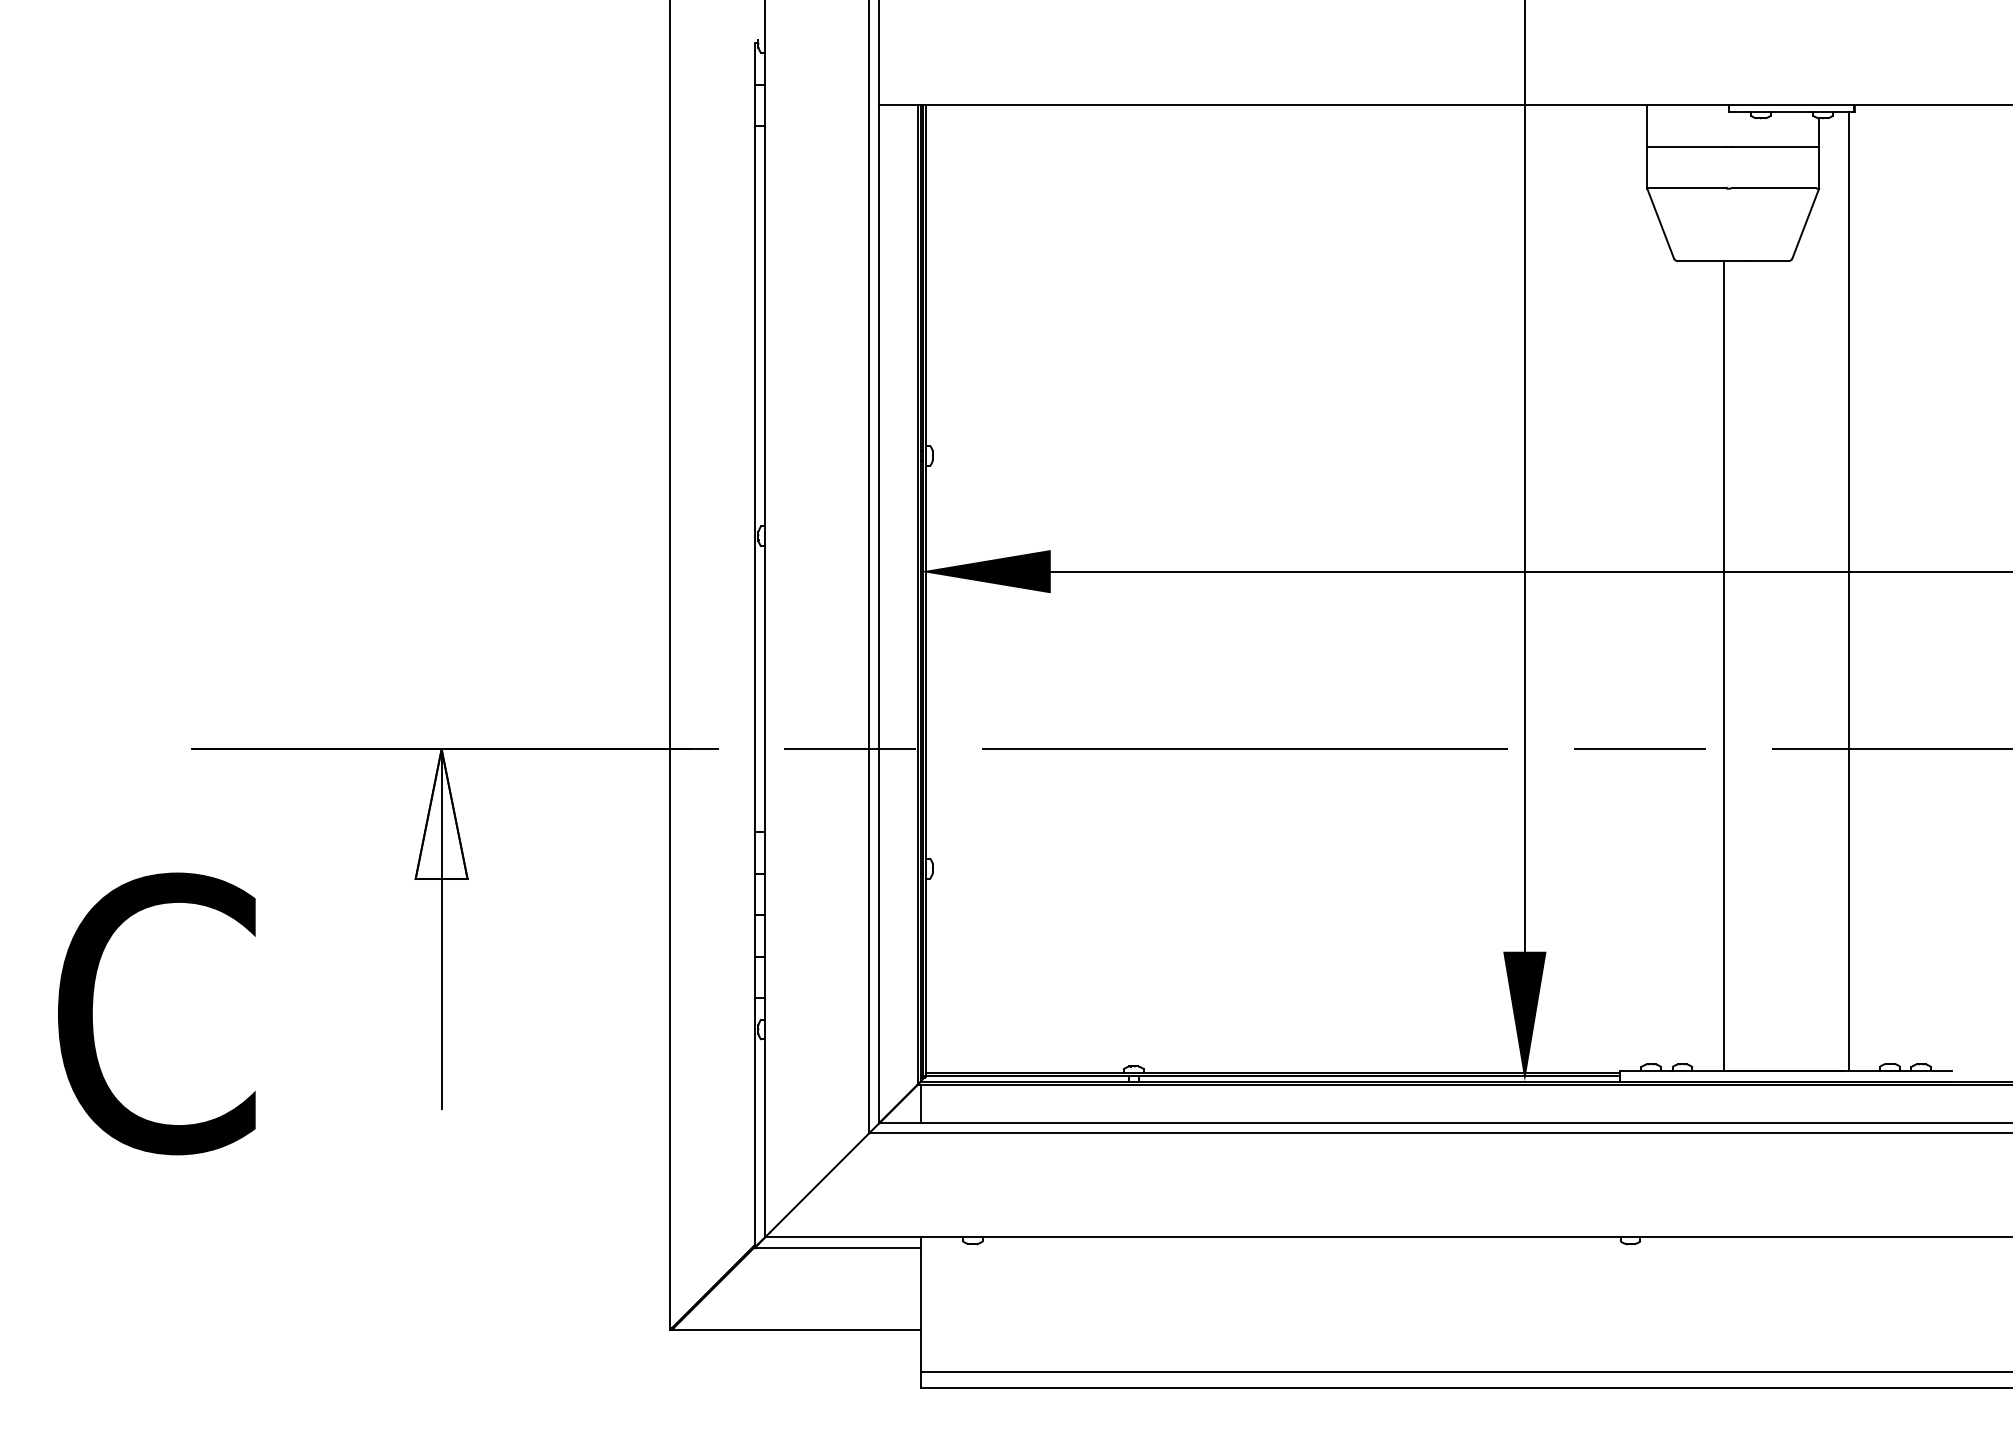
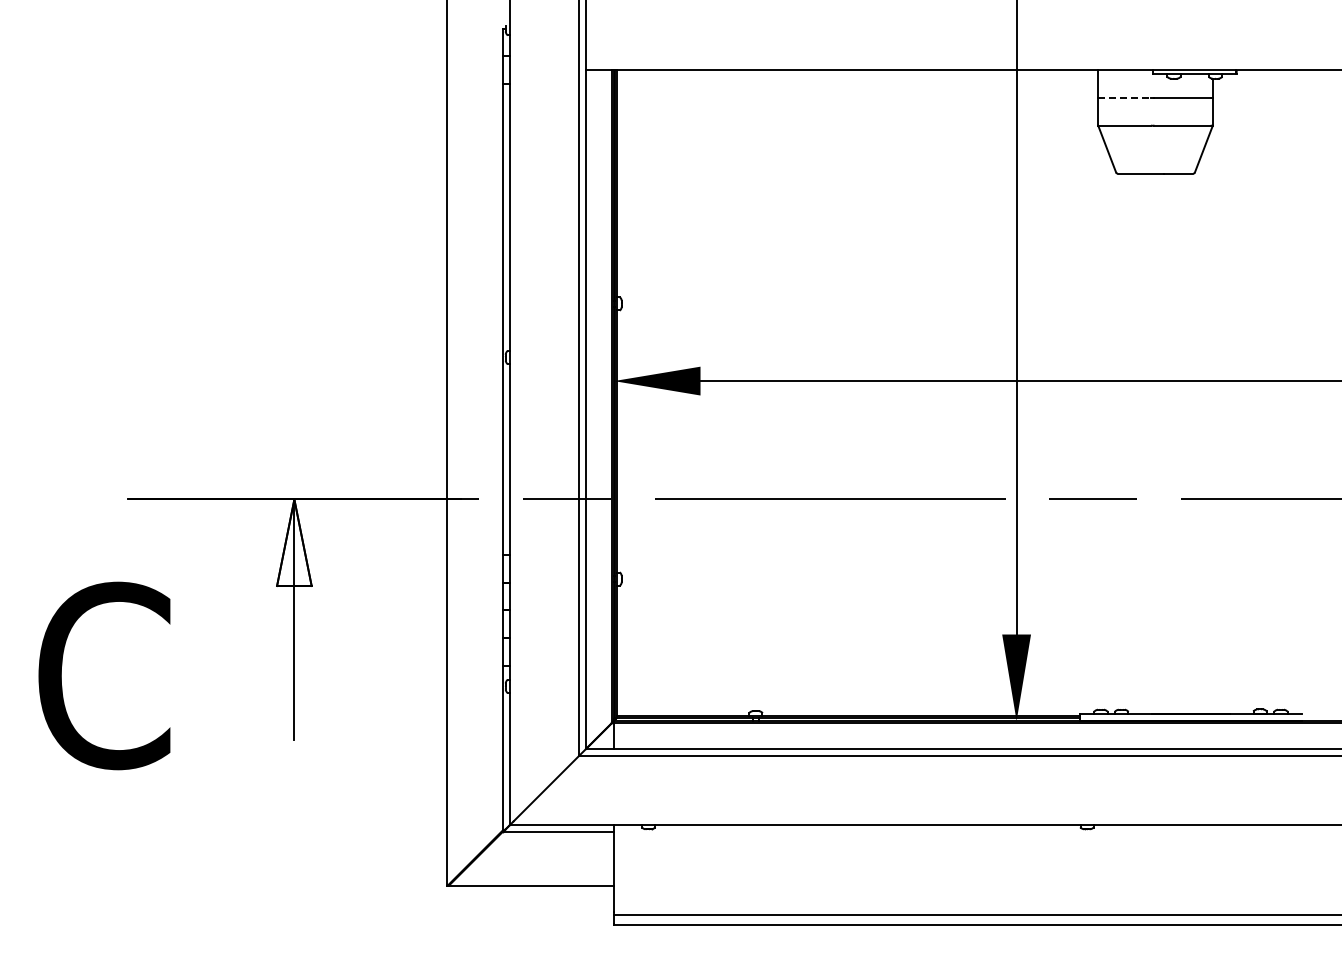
line: (1688, 146) -> (1125, 97), solid -> dashed
line: (1848, 591) -> (1232, 394), removed
line: (1724, 666) -> (1149, 444), removed

